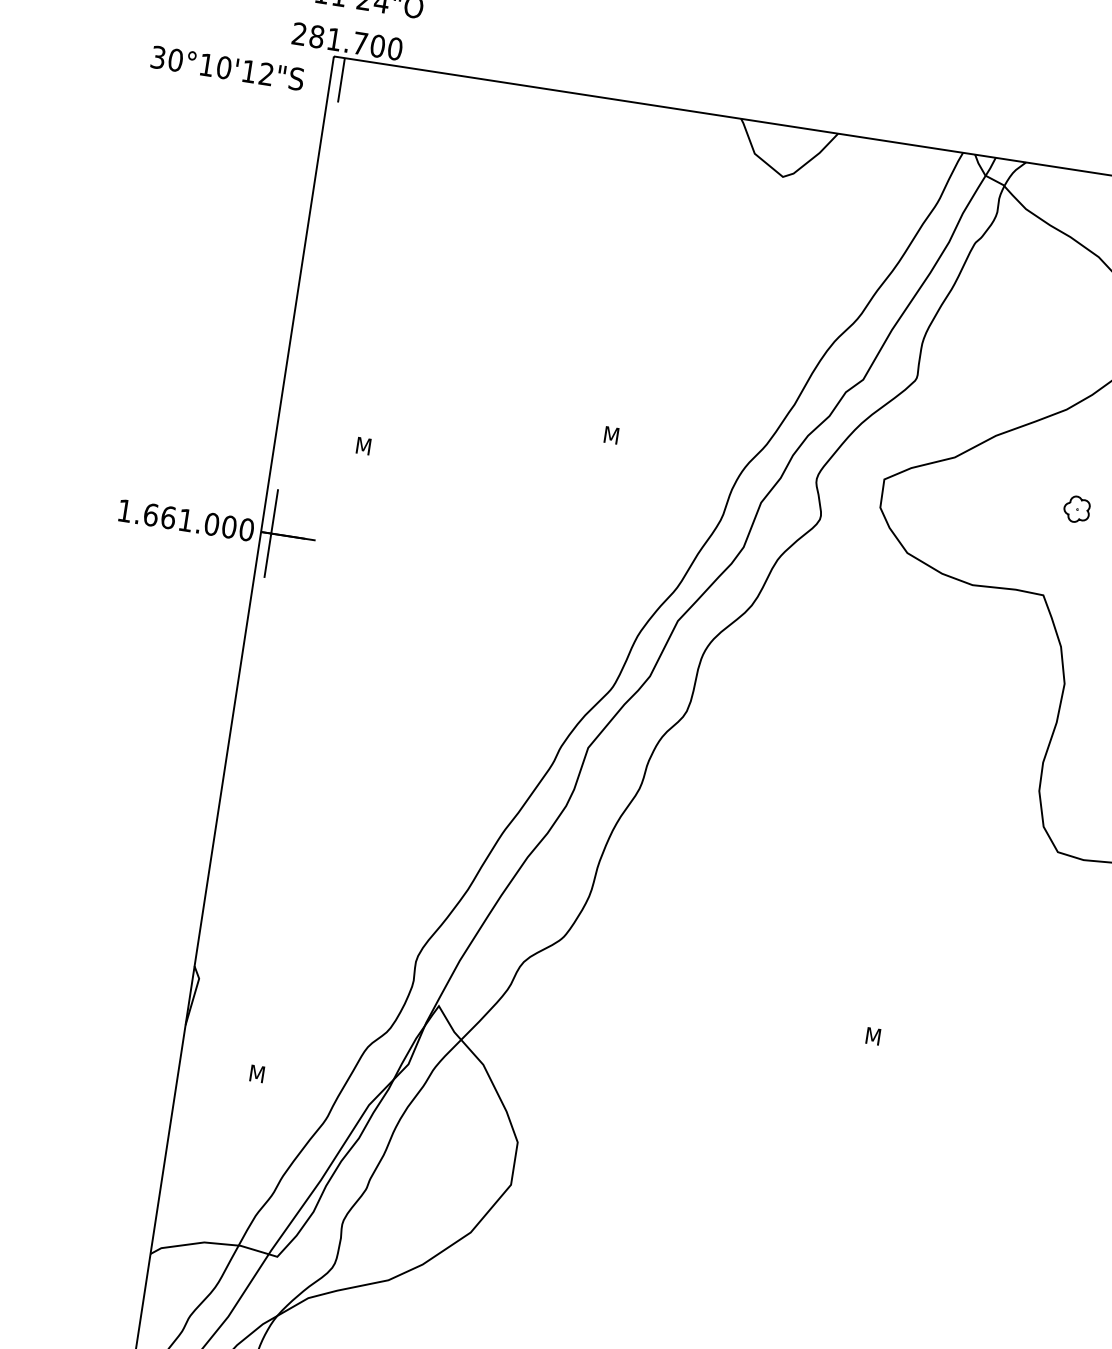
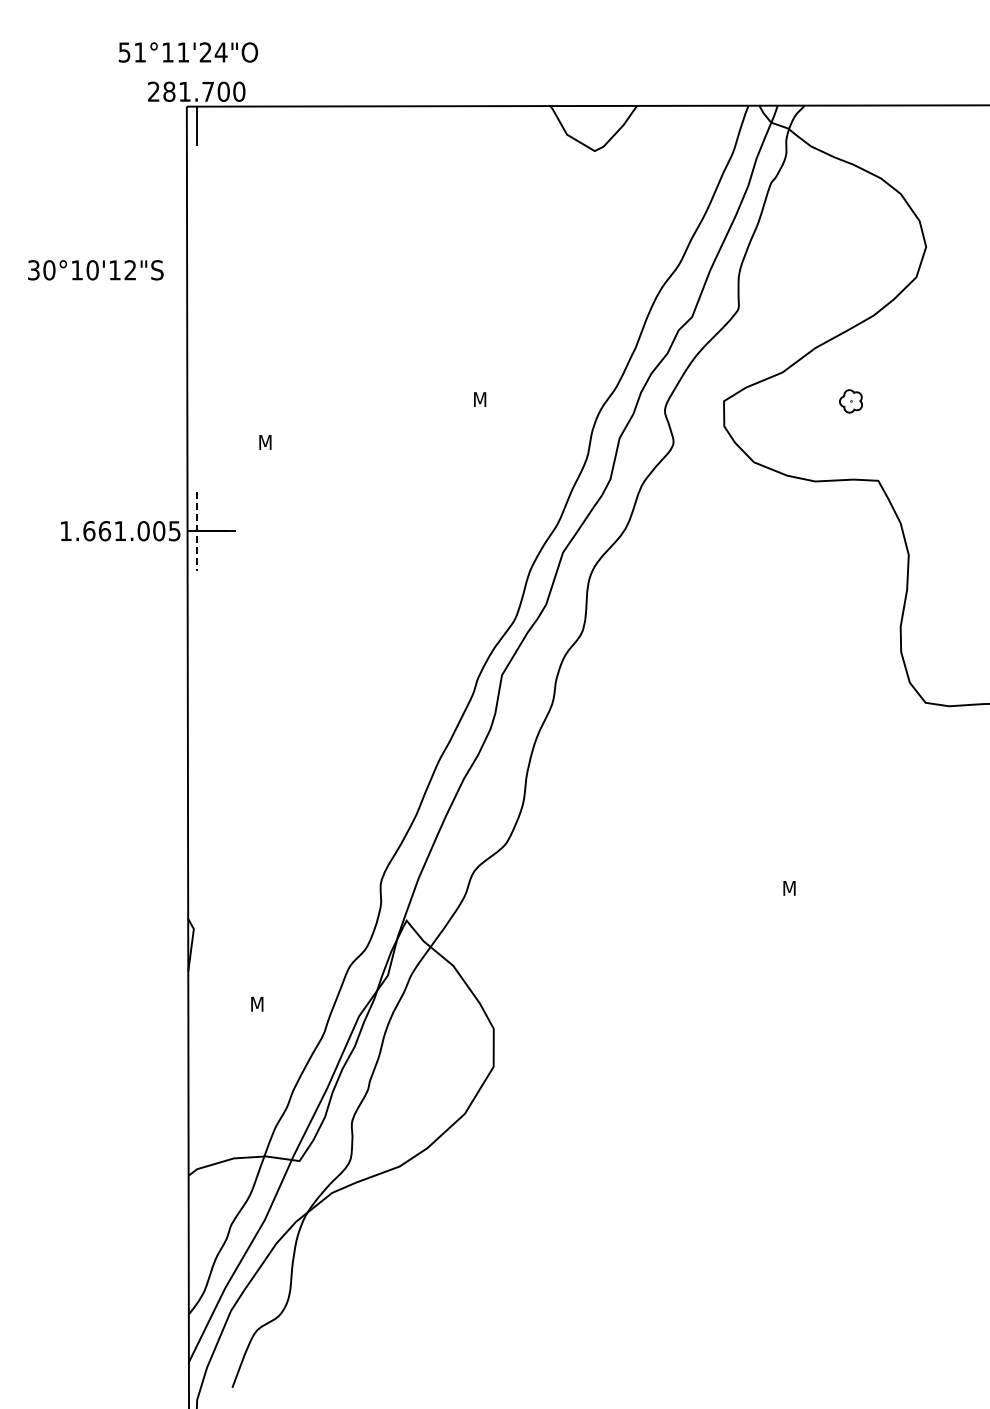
text: (227, 68) -> (95, 270), moved
part: (1076, 509) -> (850, 401), moved
text: (246, 530) -> (174, 531), 1.661.000 -> 1.661.005
line: (271, 533) -> (196, 531), solid -> dashed

